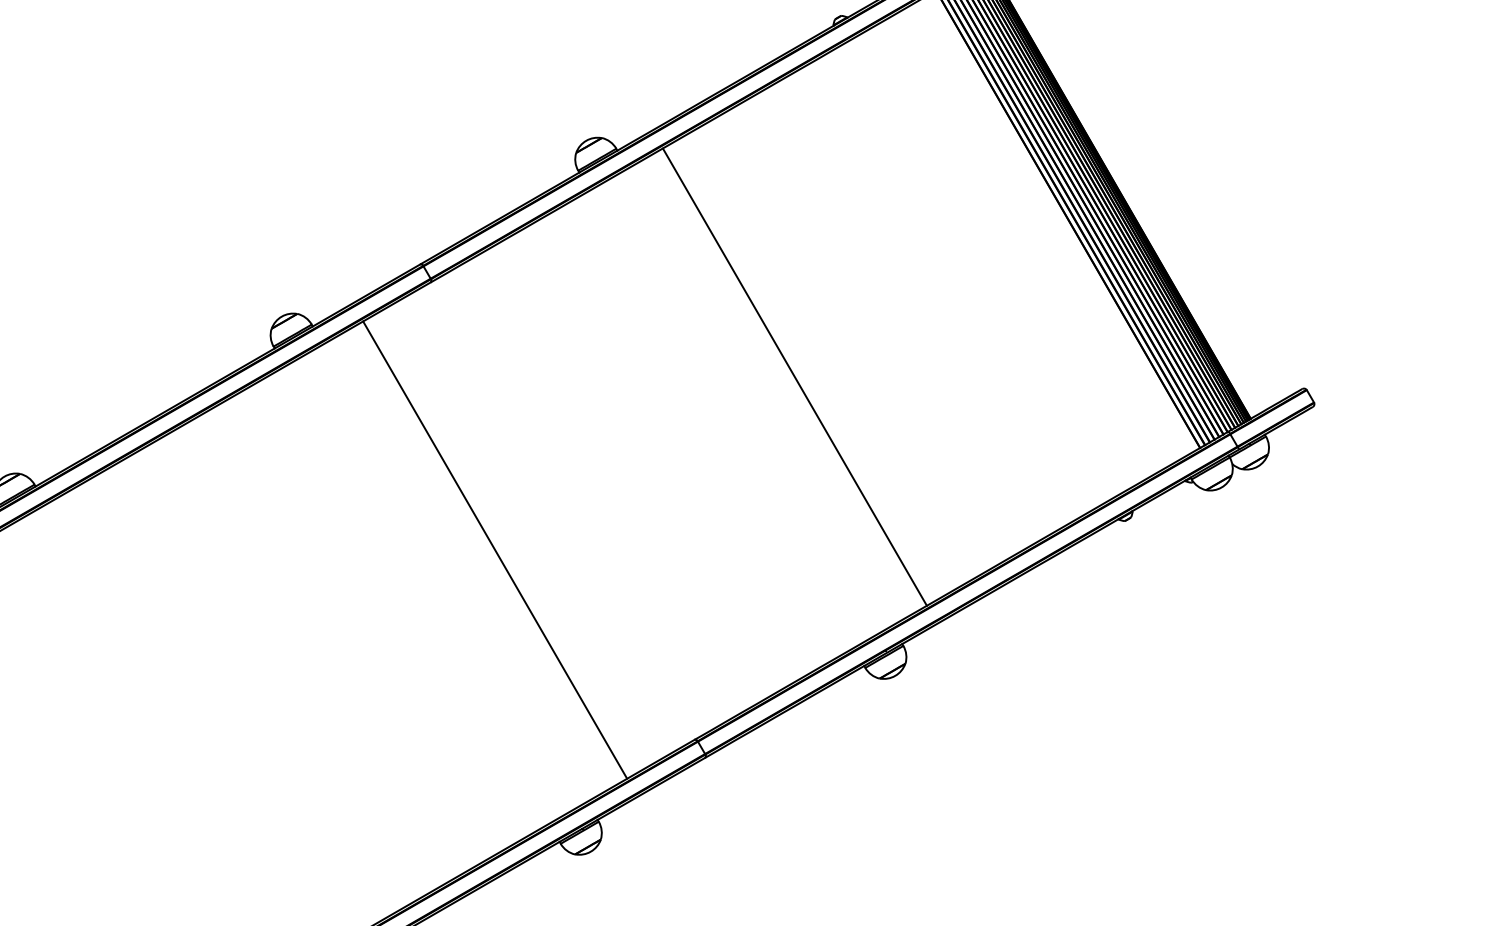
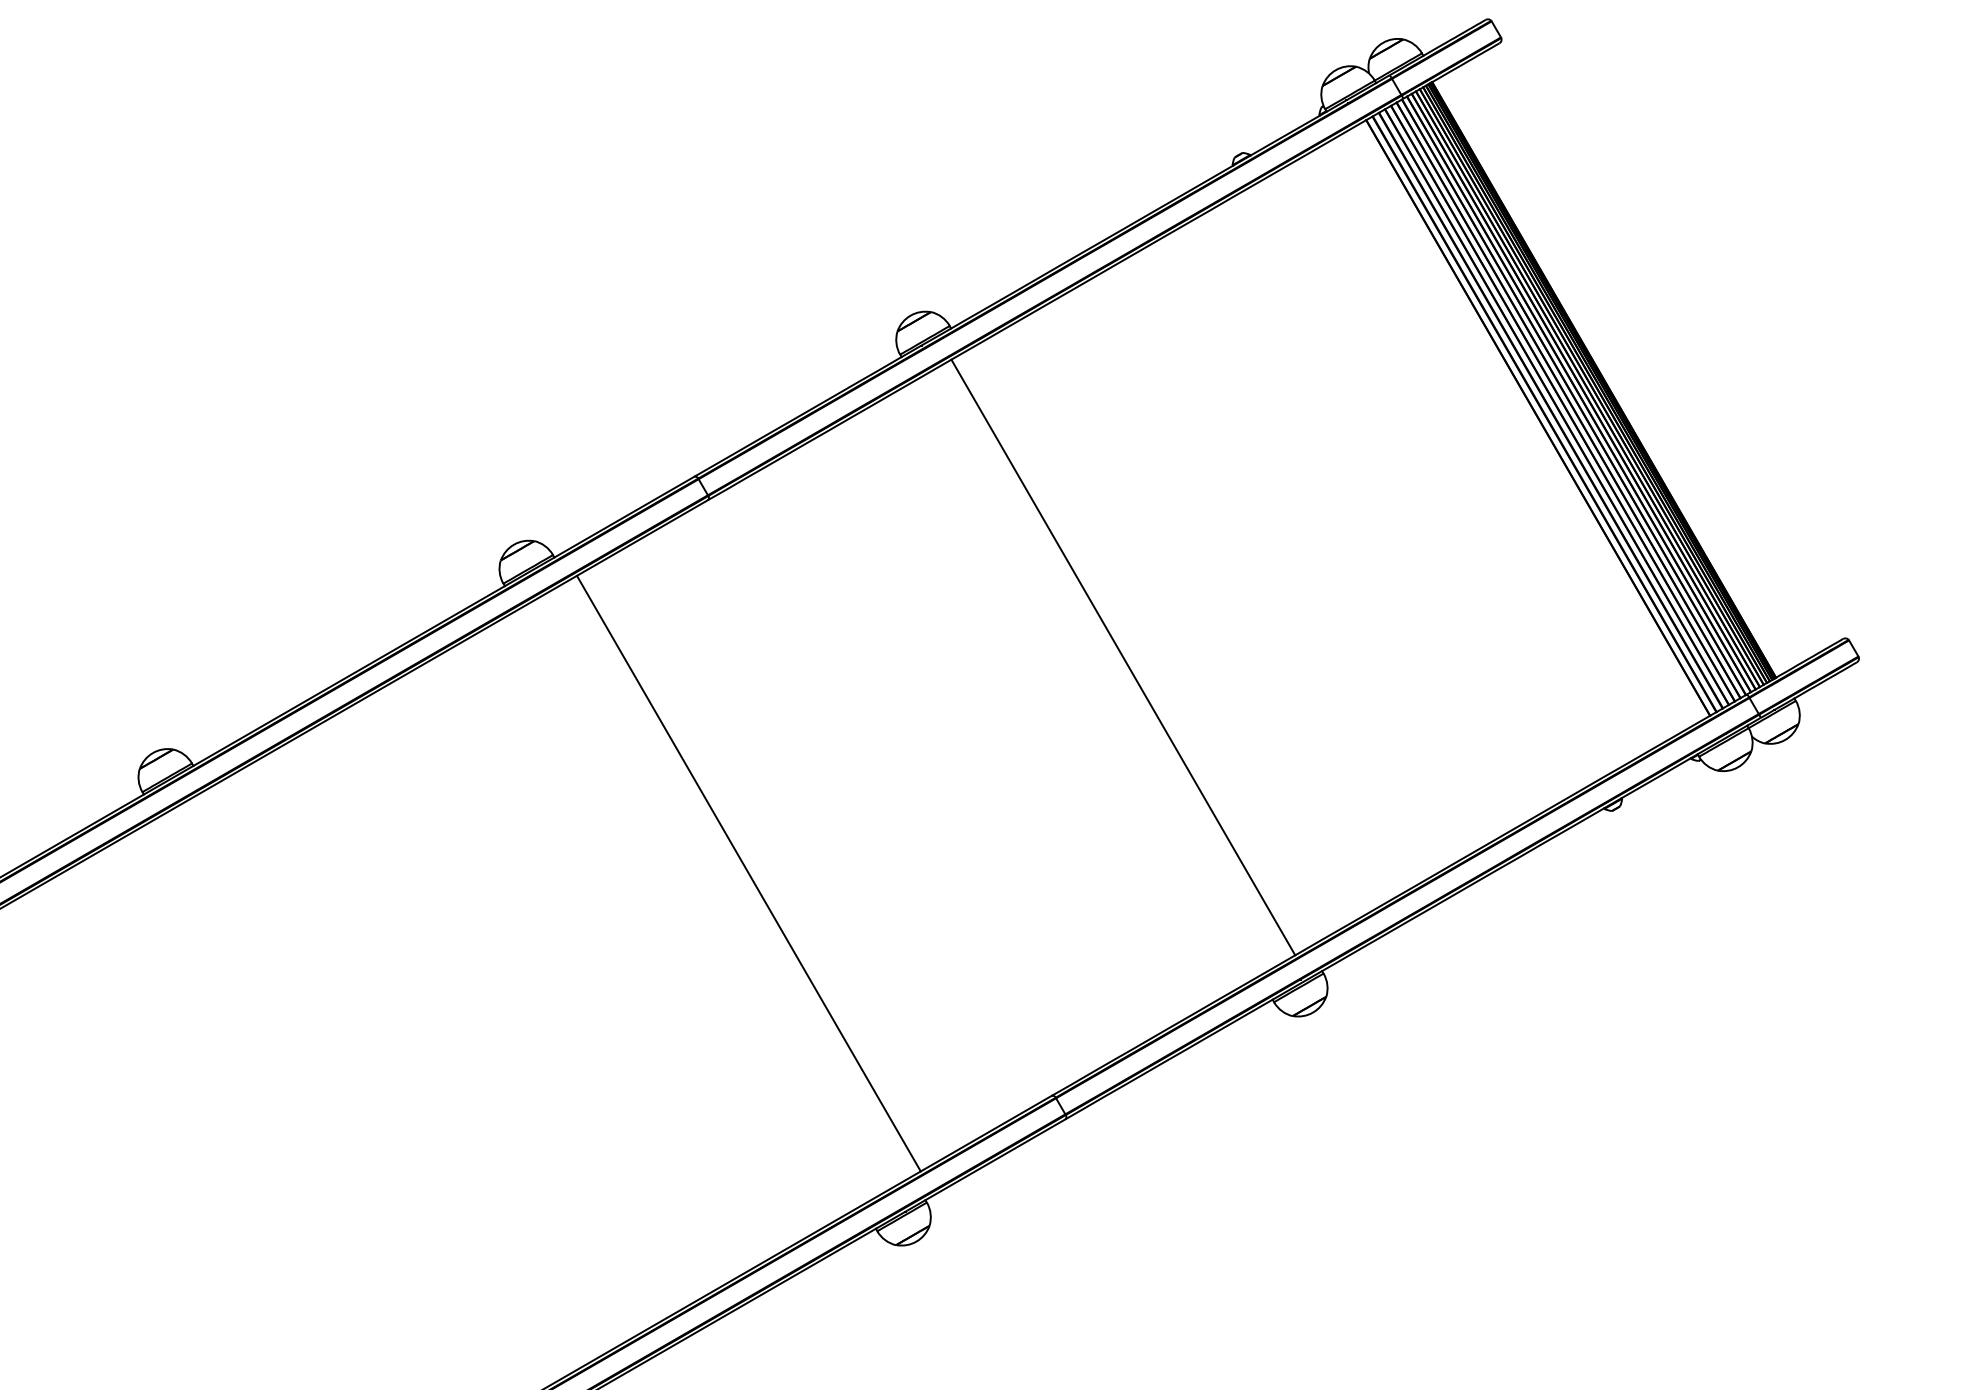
line: (795, 377) -> (1123, 657), moved
line: (494, 549) -> (748, 873), moved

